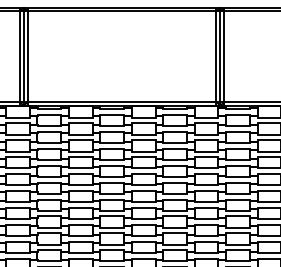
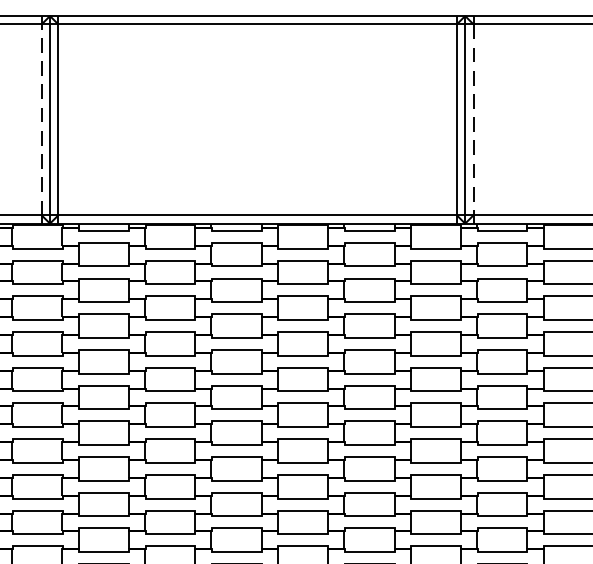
line: (19, 56) -> (41, 119), solid -> dashed
line: (224, 57) -> (473, 121), solid -> dashed

